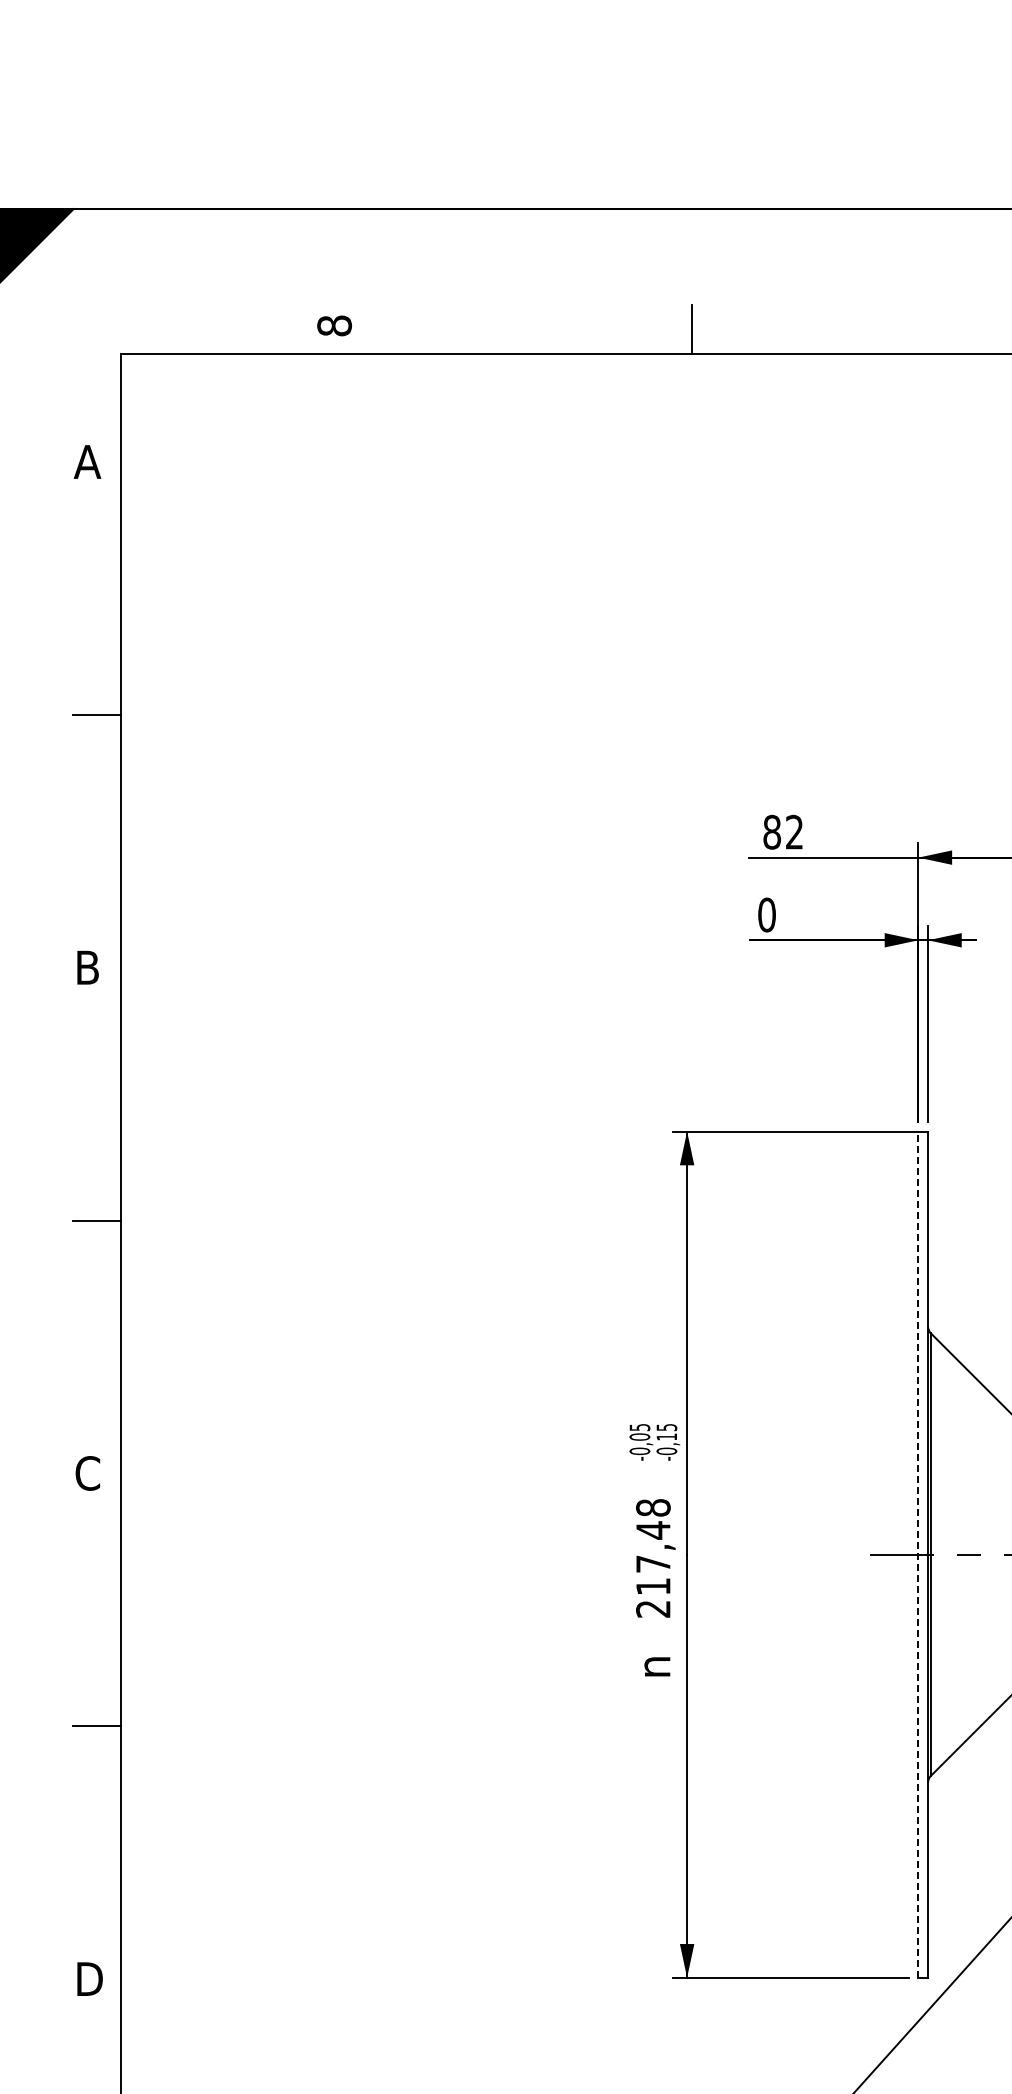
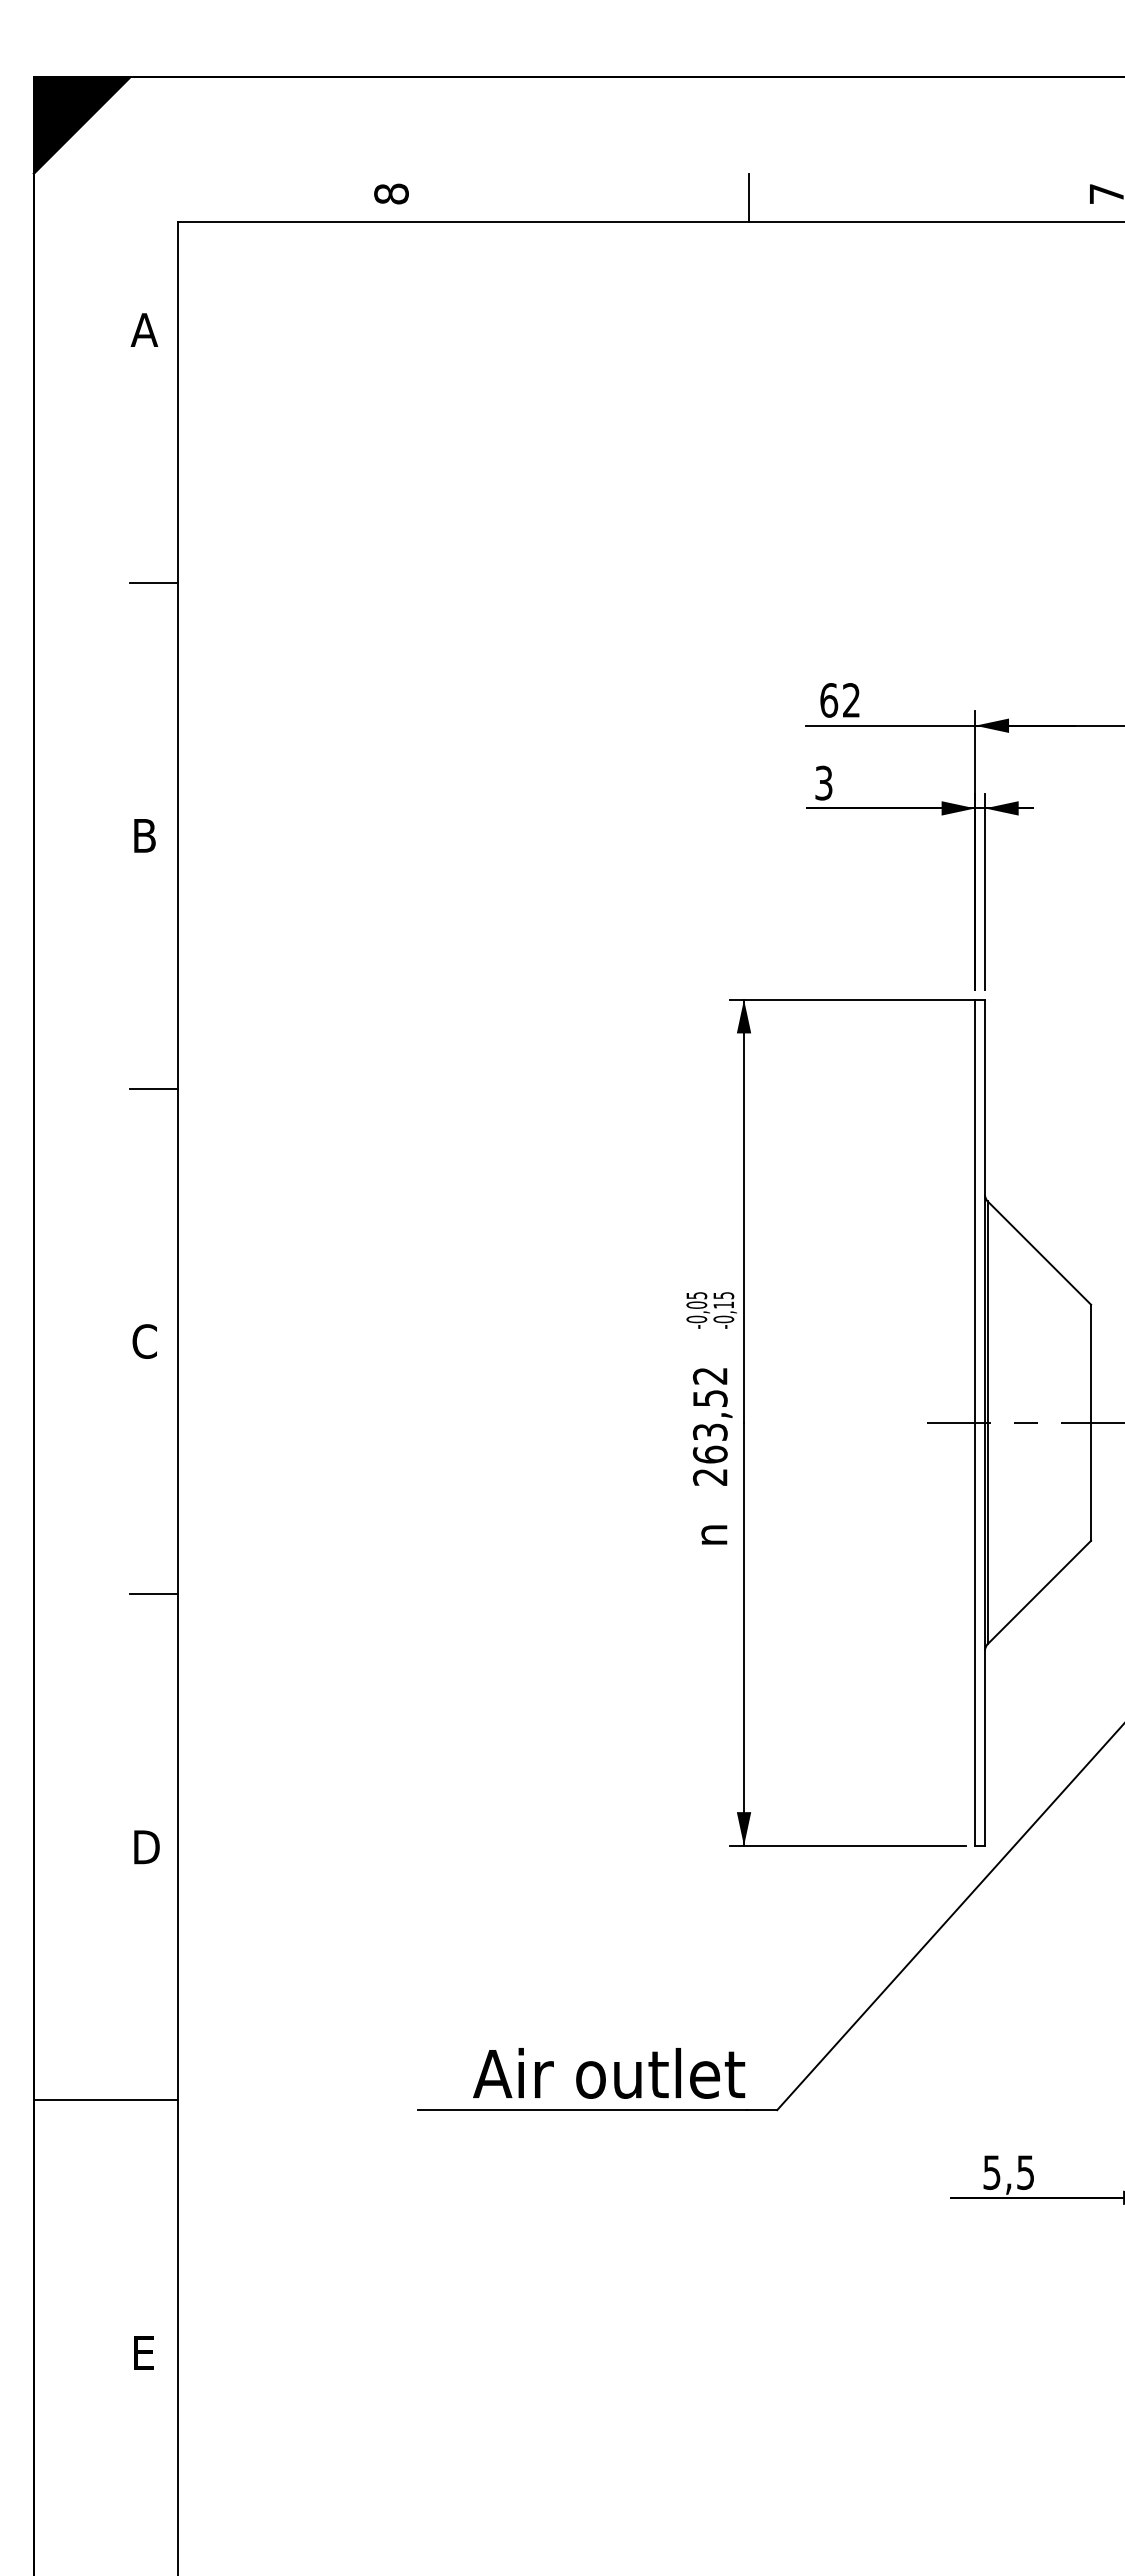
text: (772, 832) -> (829, 700), 82 -> 62
text: (766, 914) -> (823, 782), 0 -> 3
text: (652, 1547) -> (709, 1415), 217,48 -> 263,52
line: (918, 1554) -> (975, 1422), dashed -> solid

